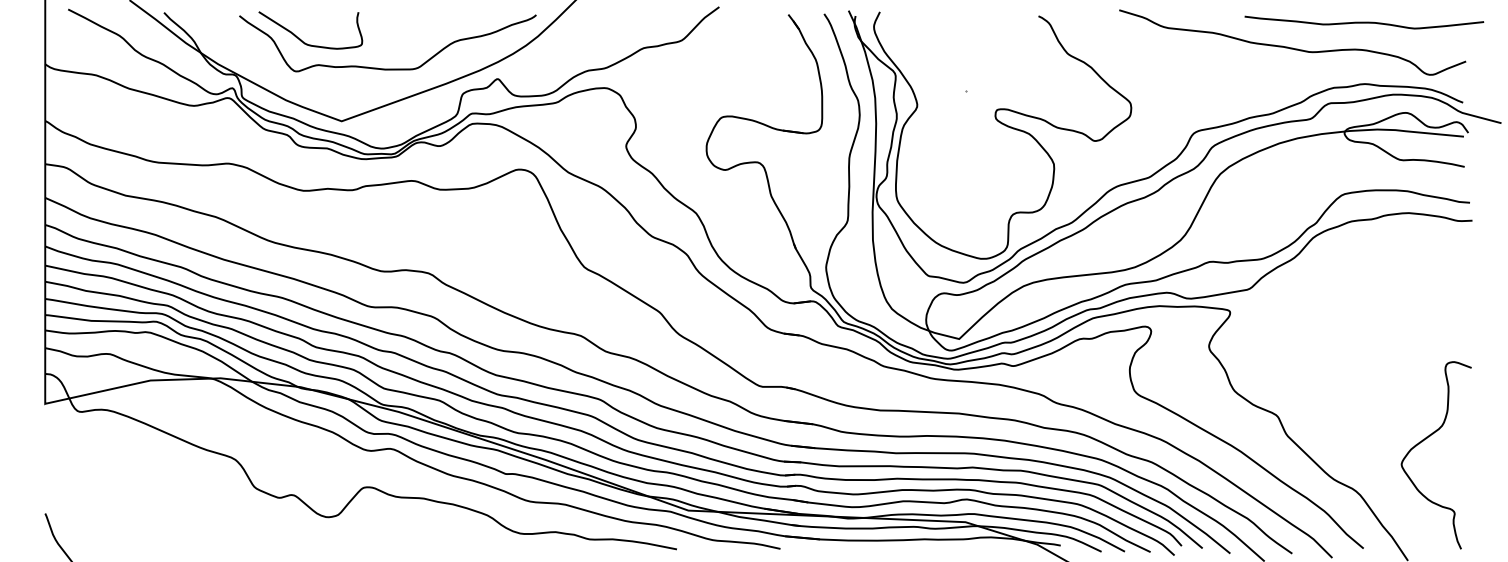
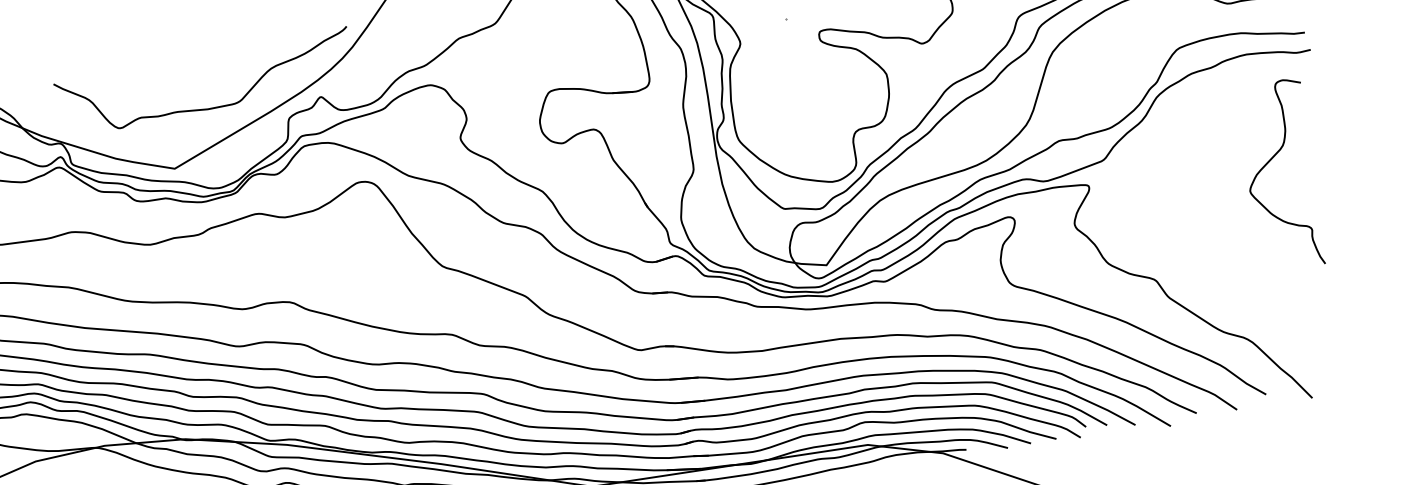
curve: (301, 39) -> (119, 95), removed
curve: (1426, 439) -> (1270, 162), moved

